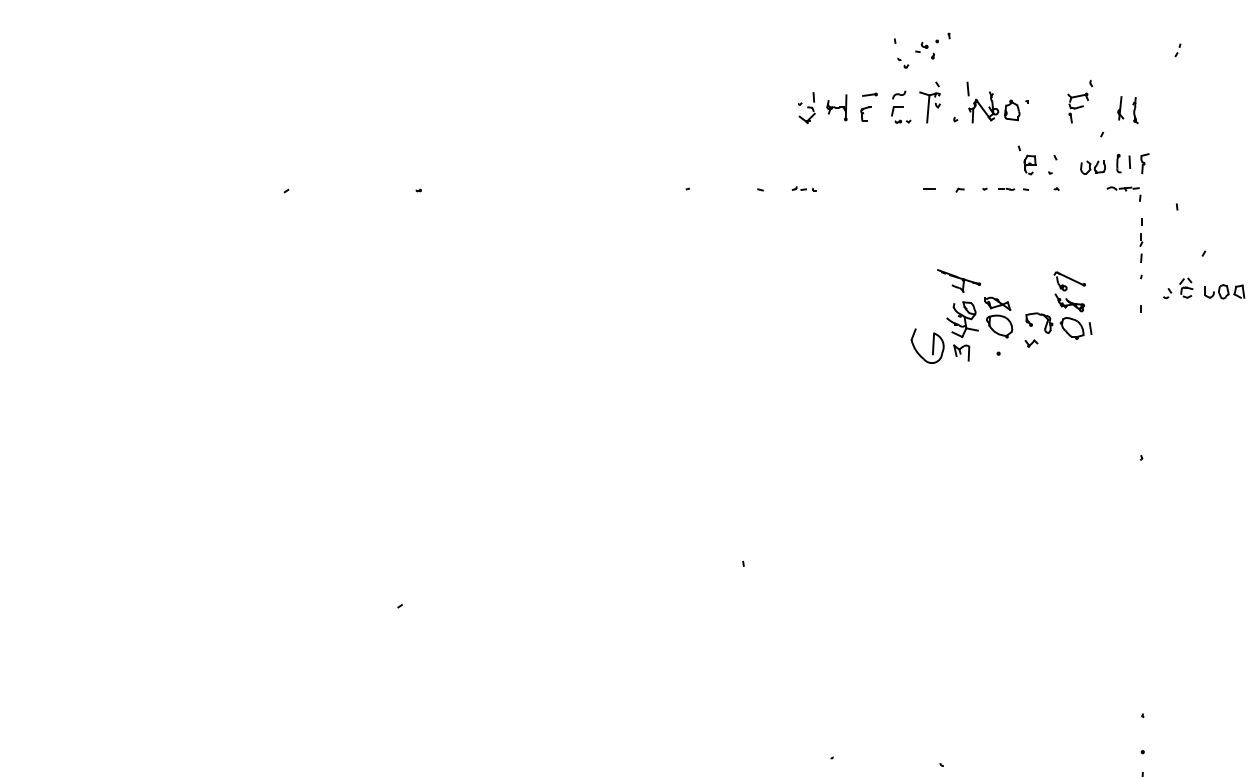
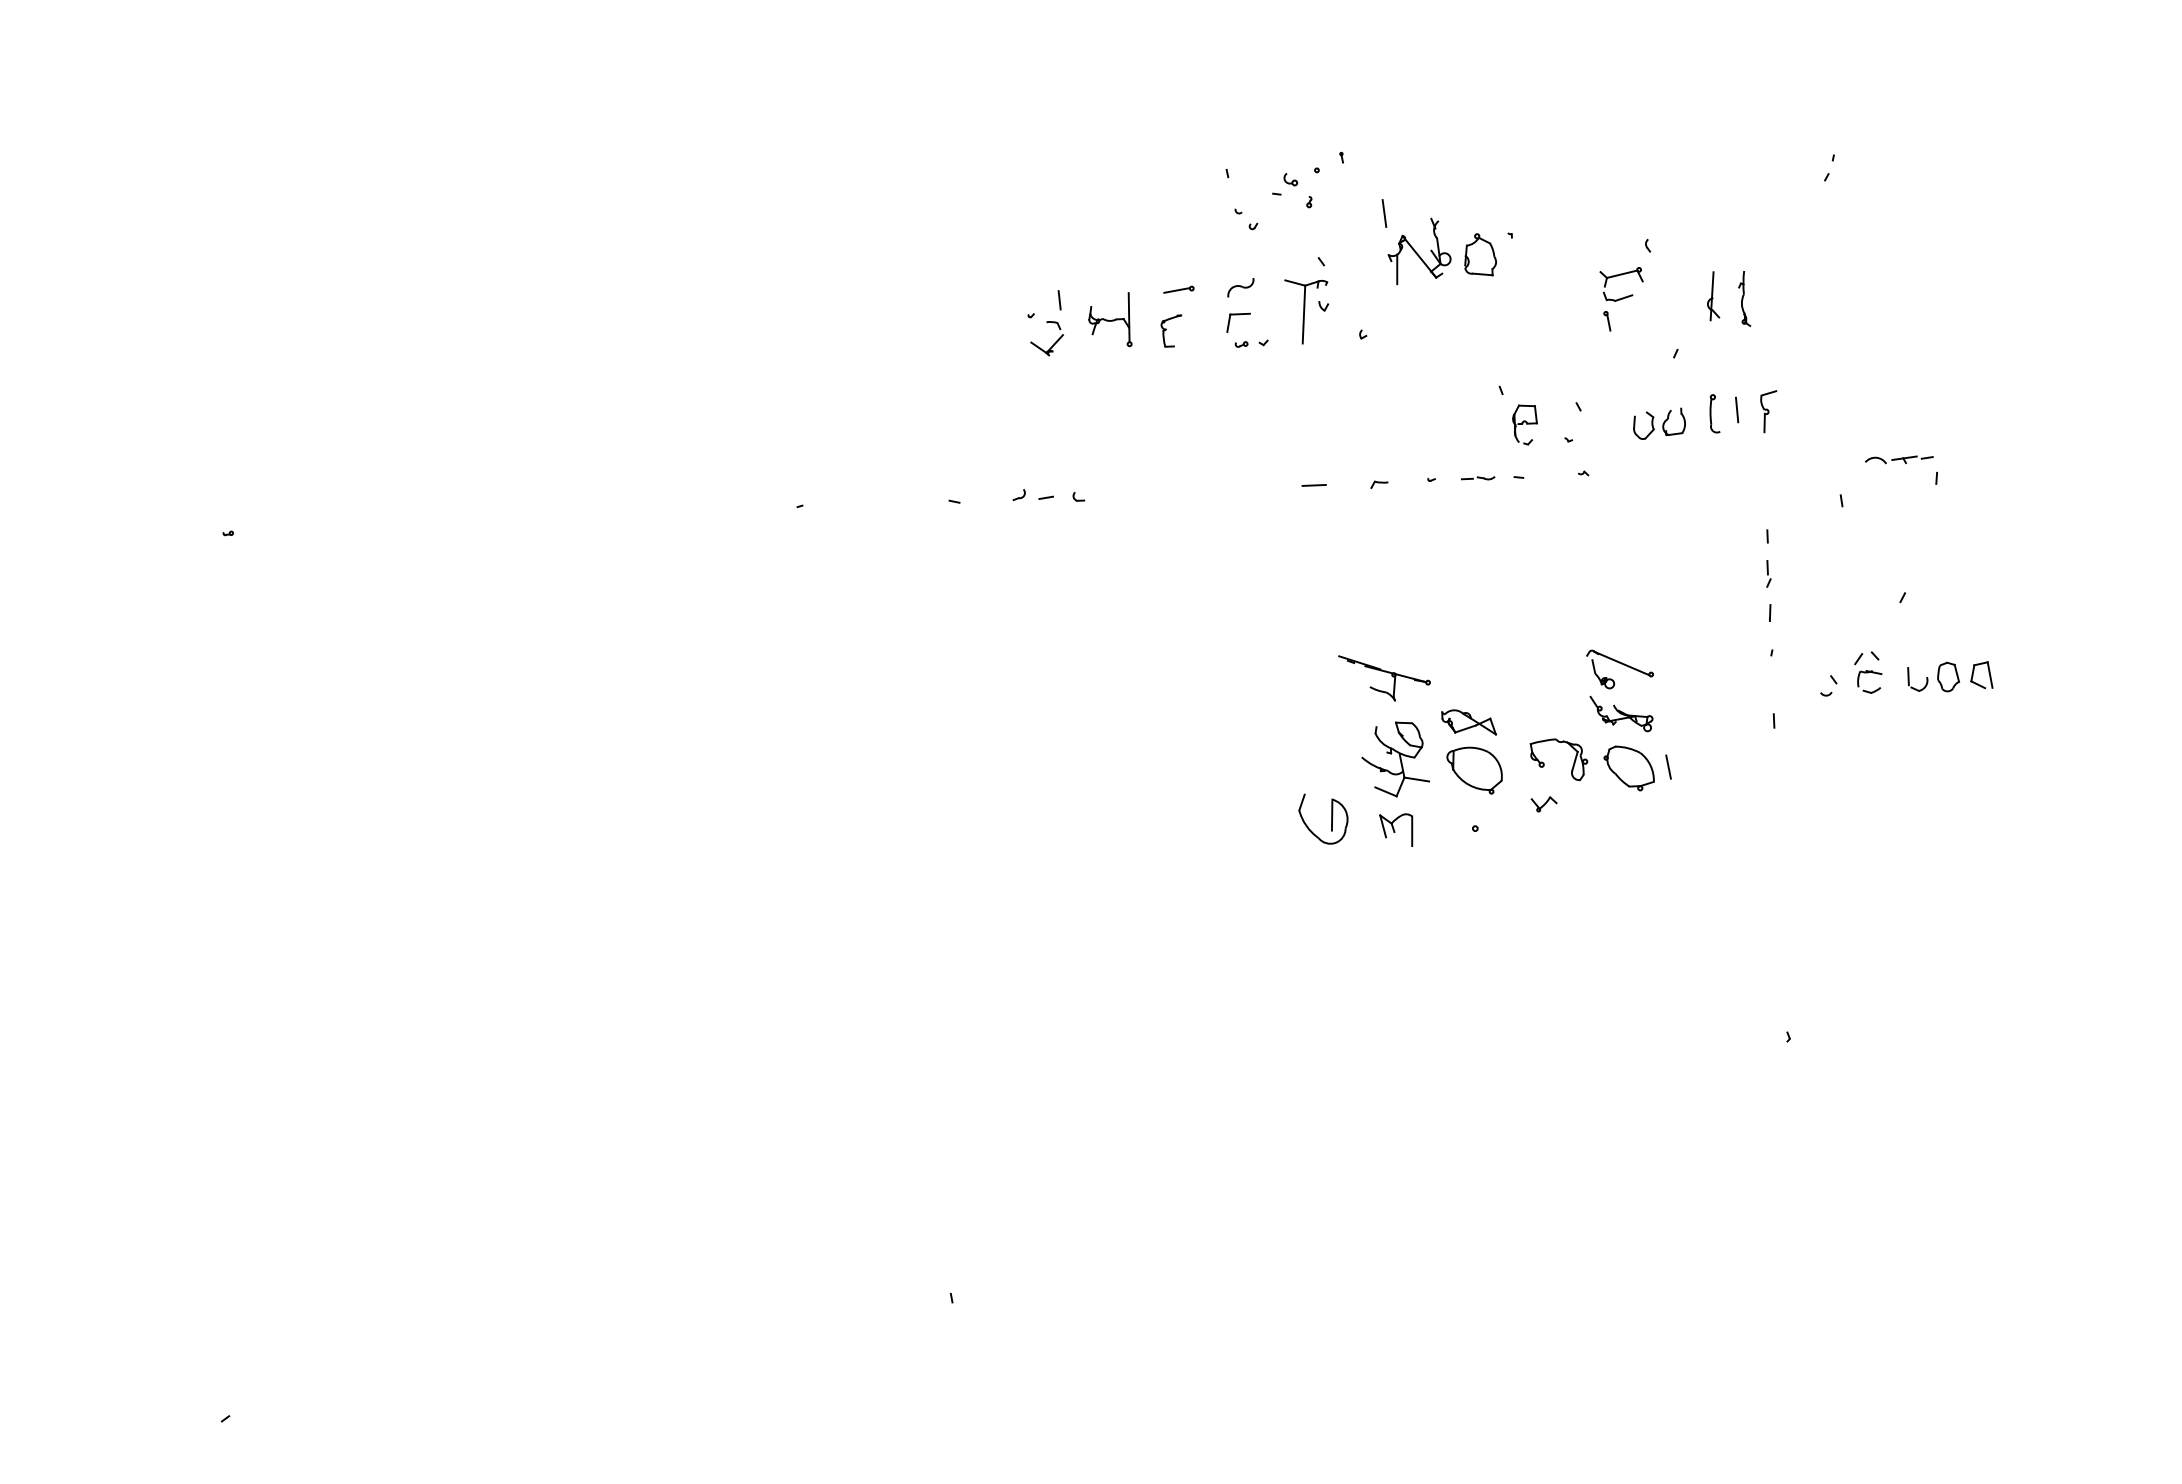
part: (997, 102) -> (1448, 239), moved
part: (803, 188) -> (1045, 494), size x1.4
part: (1123, 193) -> (1900, 469), moved
part: (927, 345) -> (1323, 817), size x0.7

